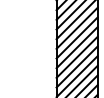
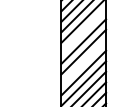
line: (76, 27) -> (83, 30), removed
line: (76, 56) -> (83, 61), removed

